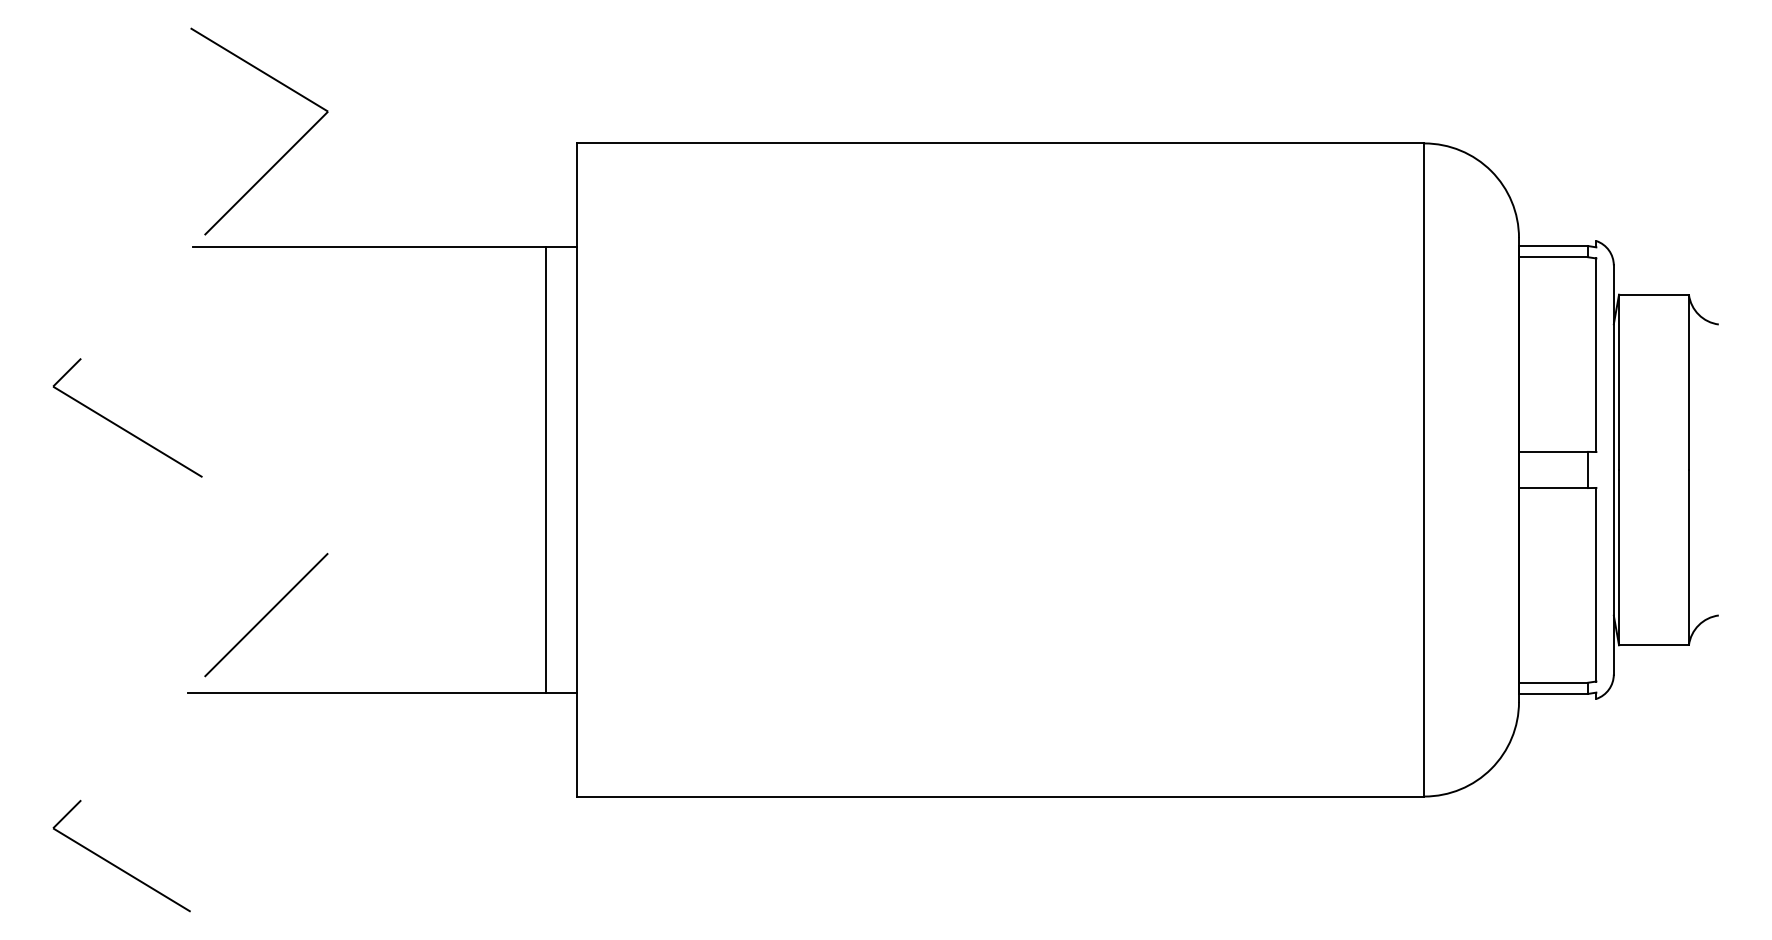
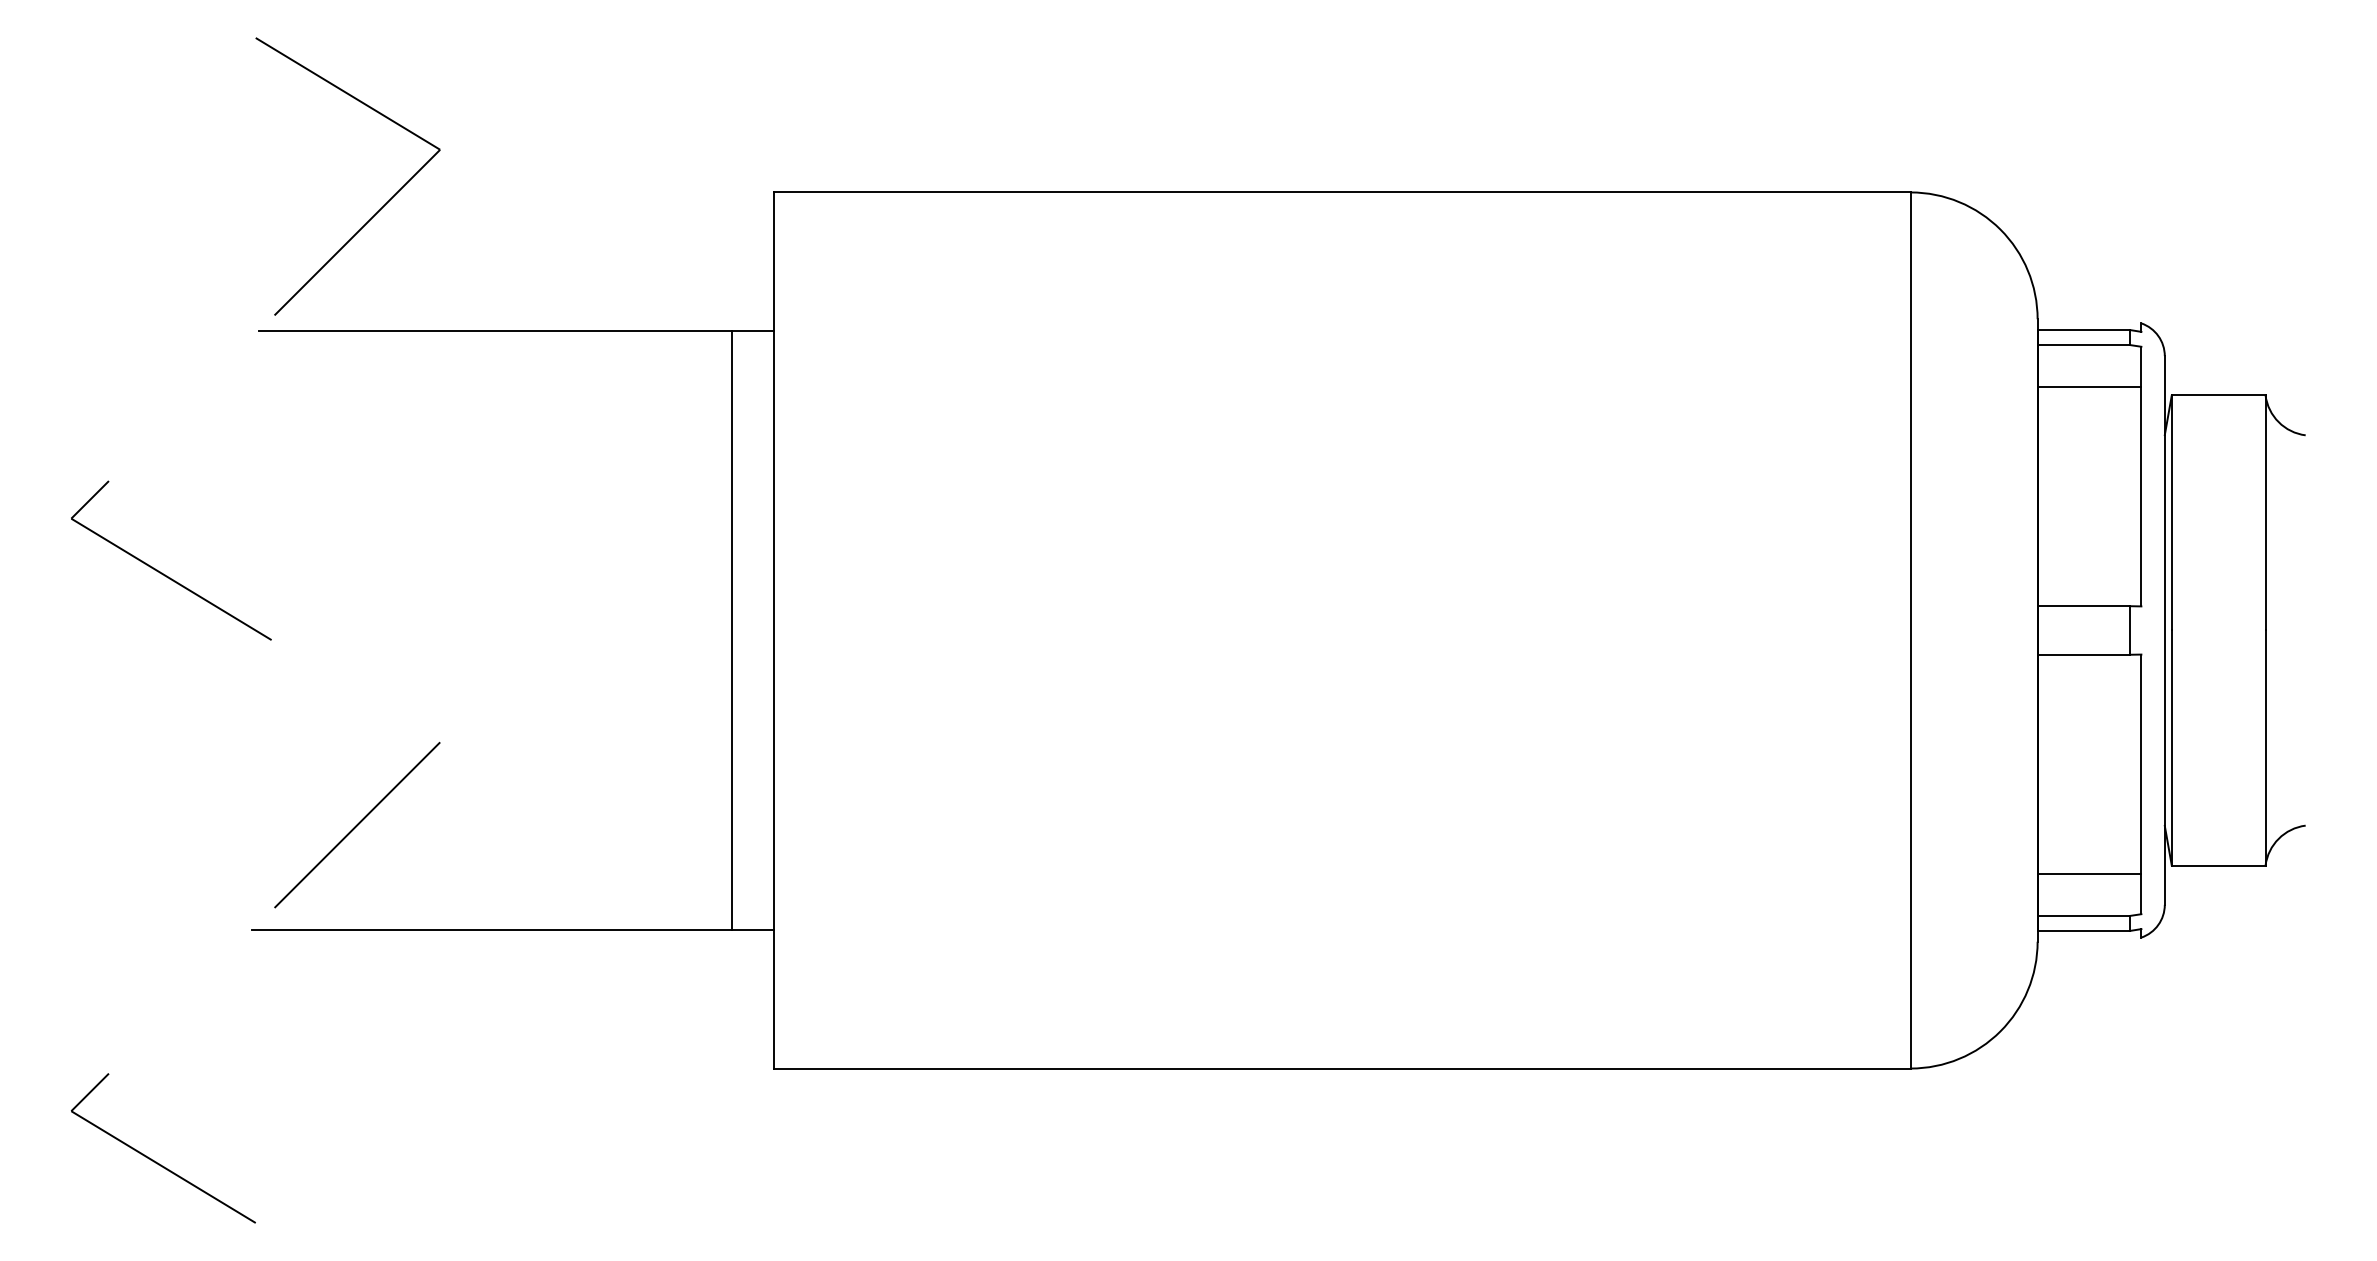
line: (1557, 288) -> (2089, 387), added
line: (1557, 651) -> (2089, 873), added

